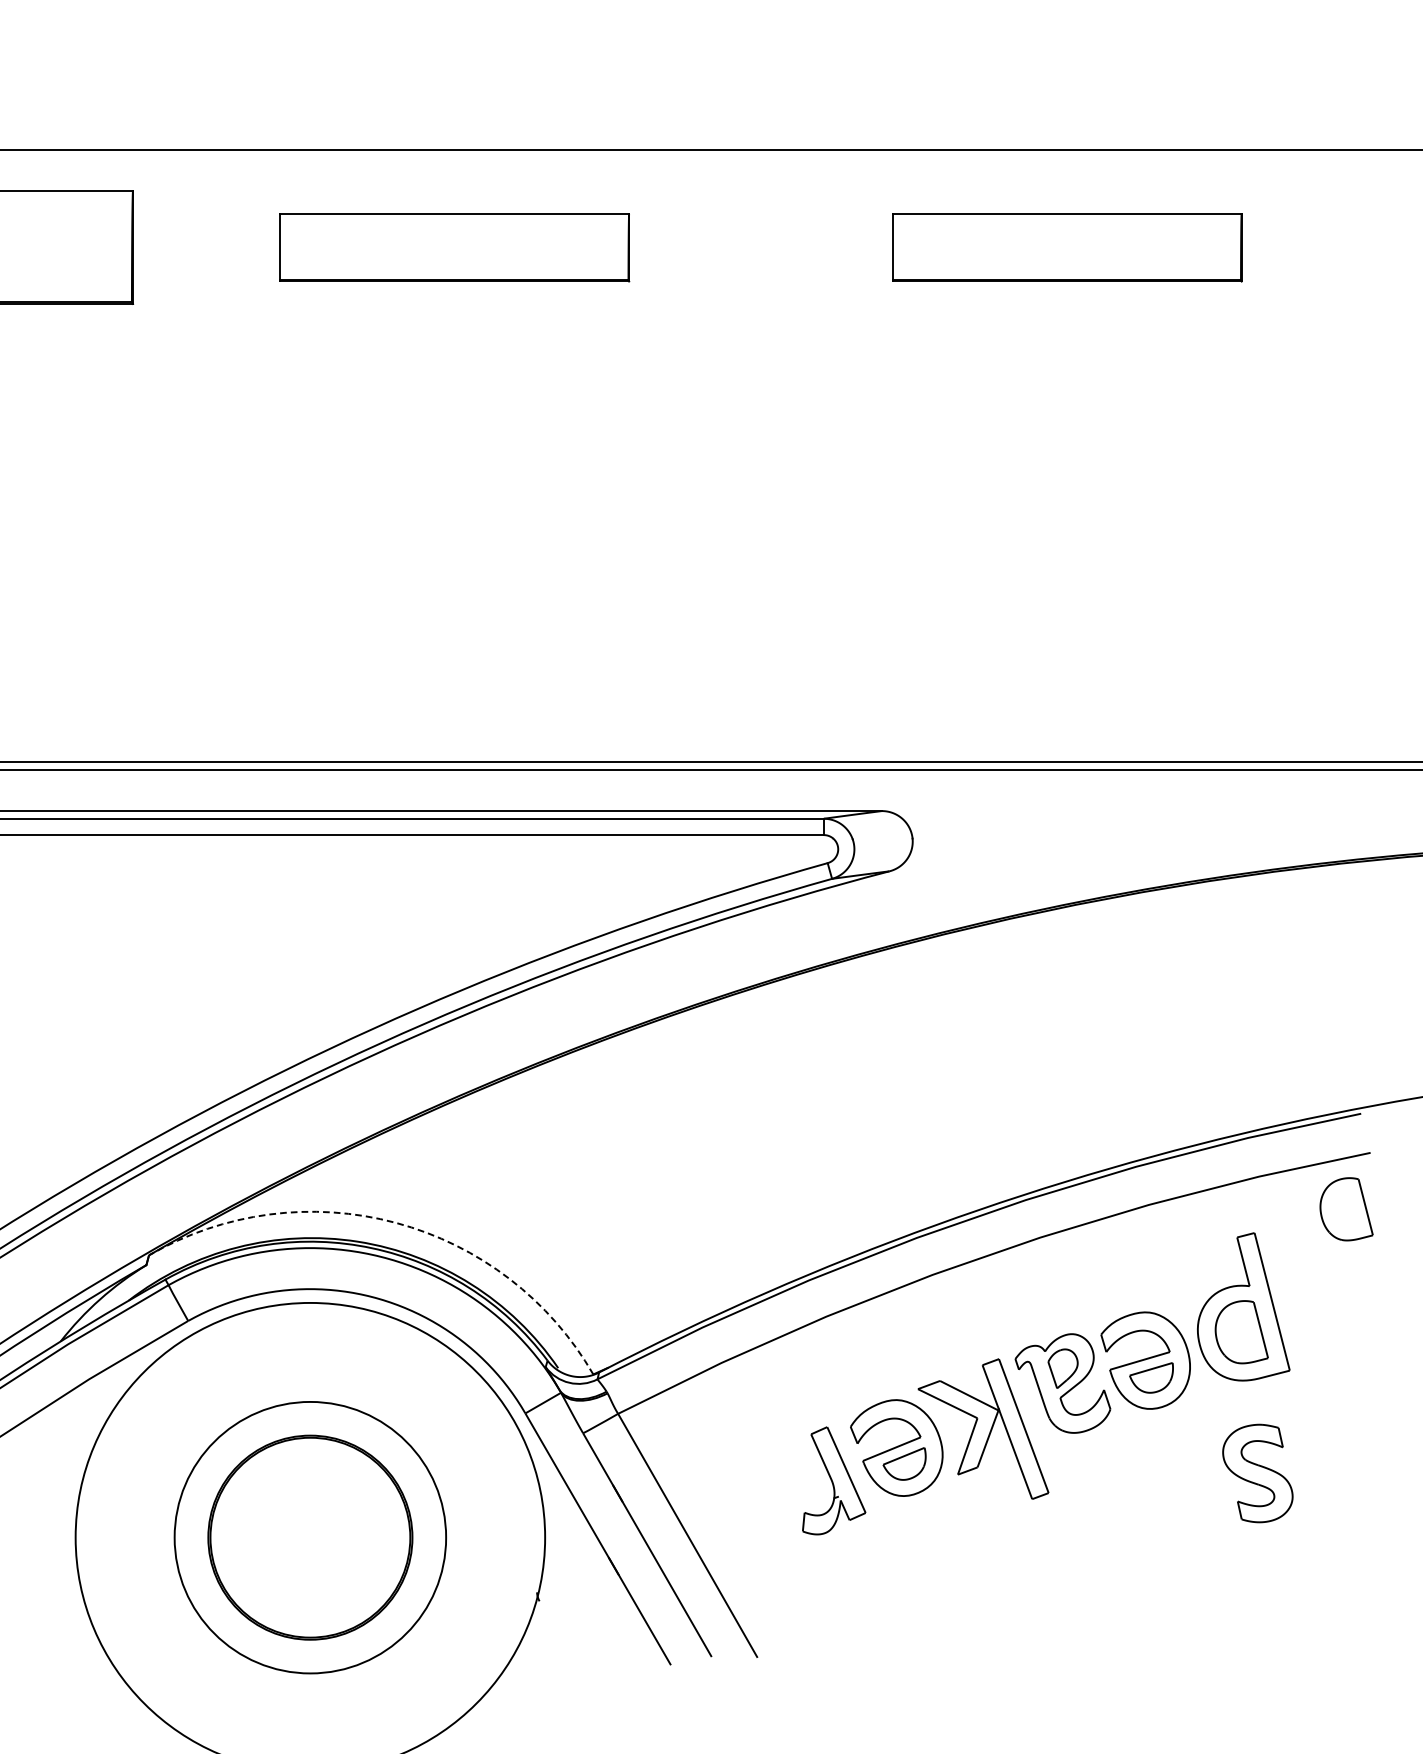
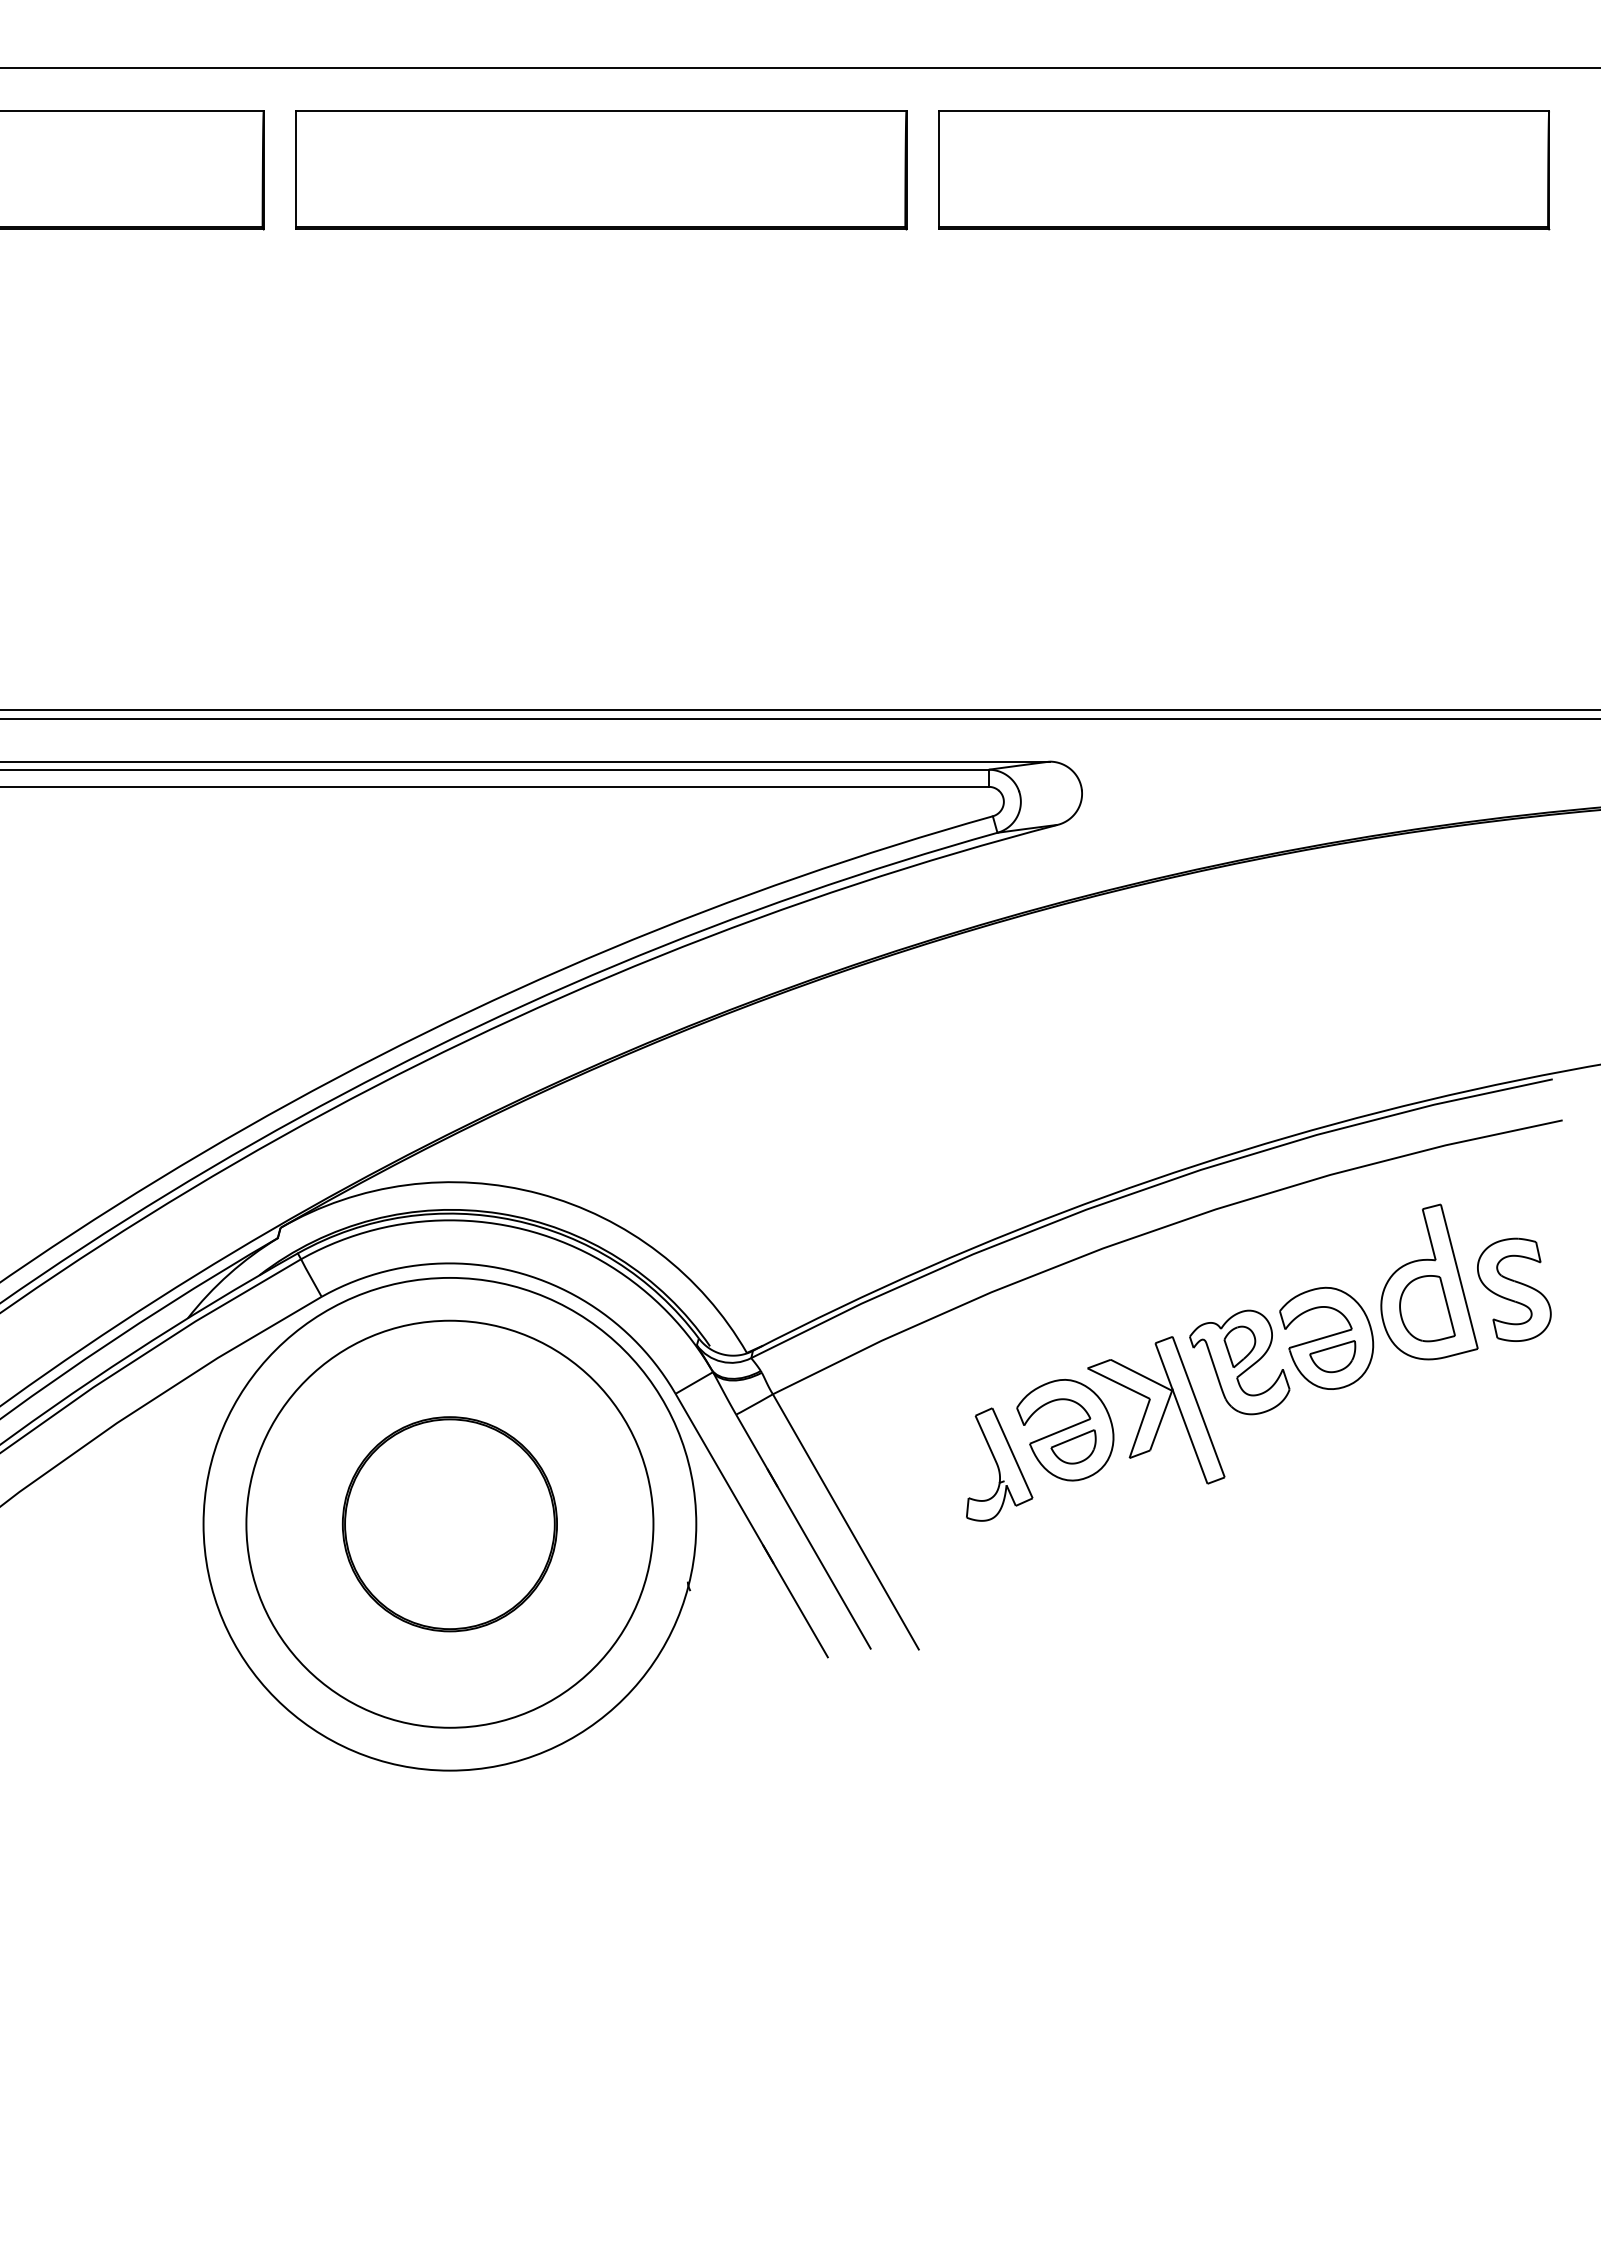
part: (454, 247) -> (601, 170), size x1.67
part: (1067, 247) -> (1244, 170), size x1.67
part: (1346, 1209) -> (1537, 1179), removed
arc: (395, 1222) -> (539, 1193), dashed -> solid
part: (1258, 1473) -> (1514, 1289), moved
circle: (309, 1536) -> (449, 1523), size x1.43

